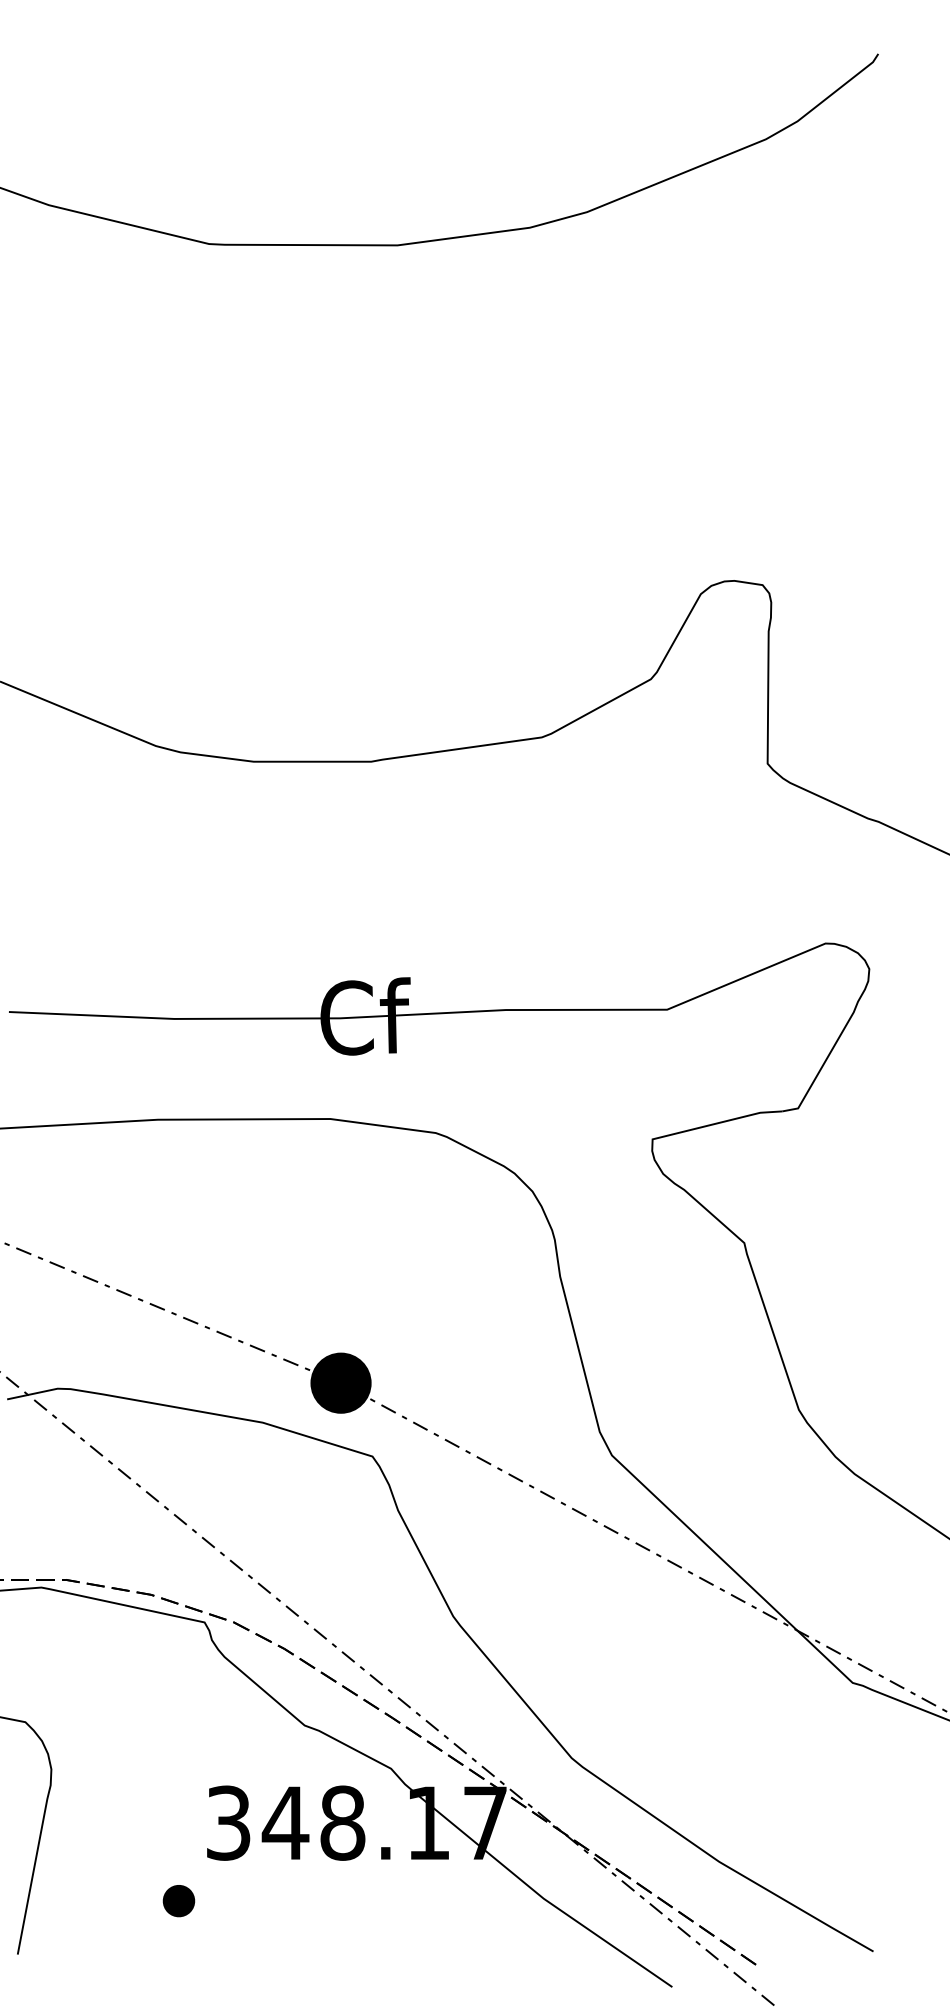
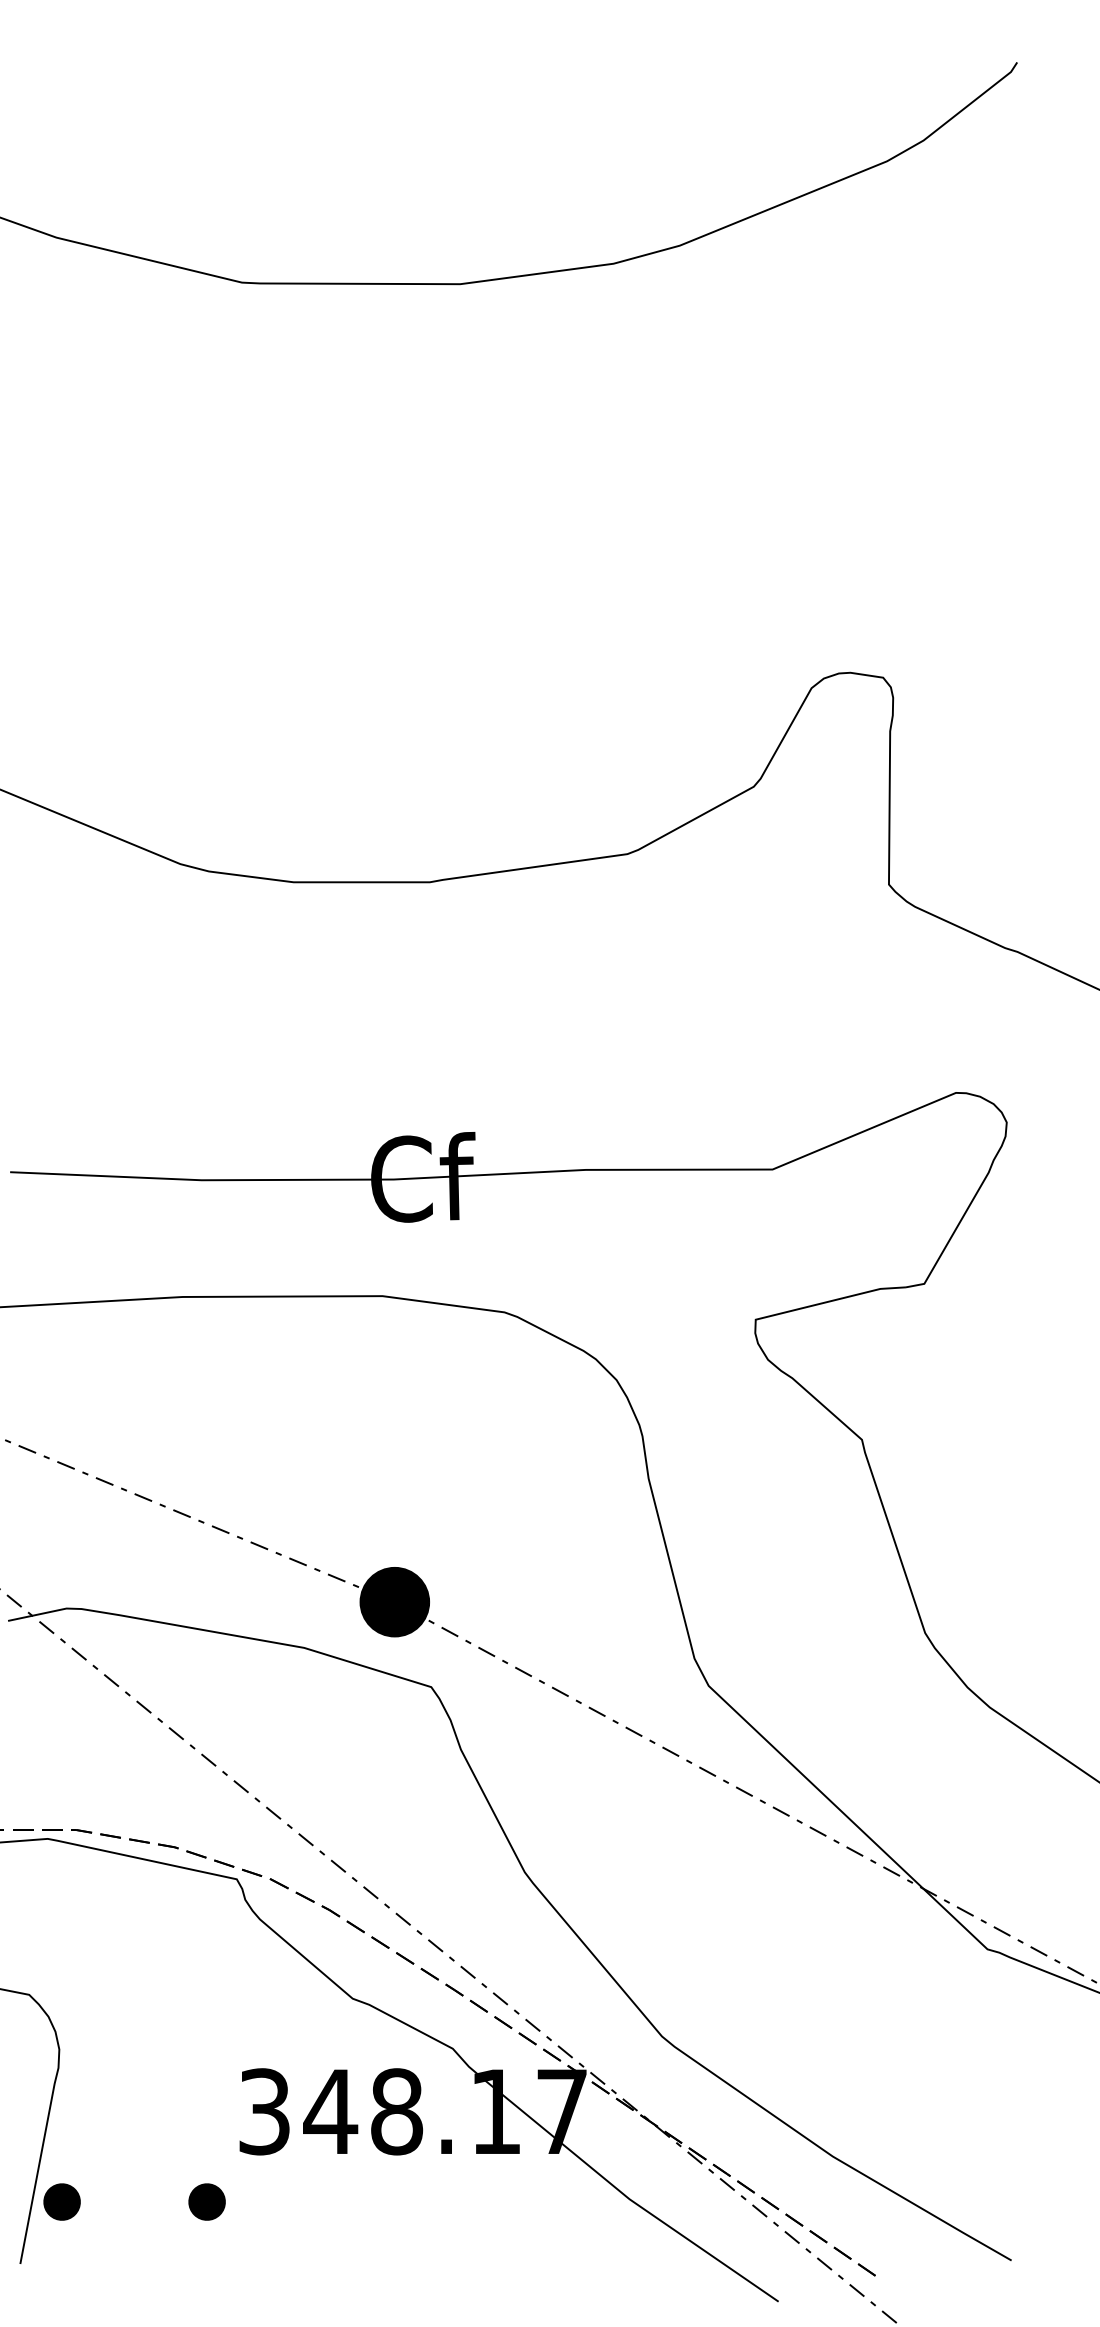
part: (53, 1900) -> (61, 2201), added

